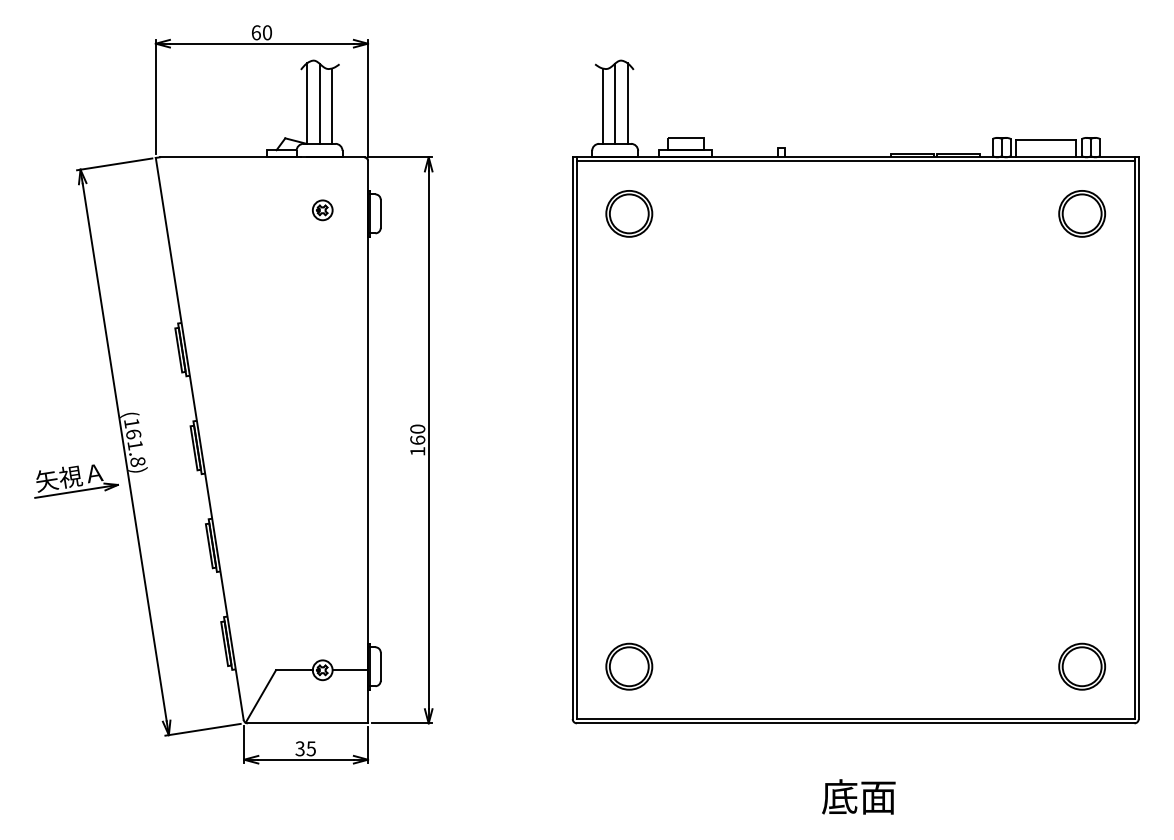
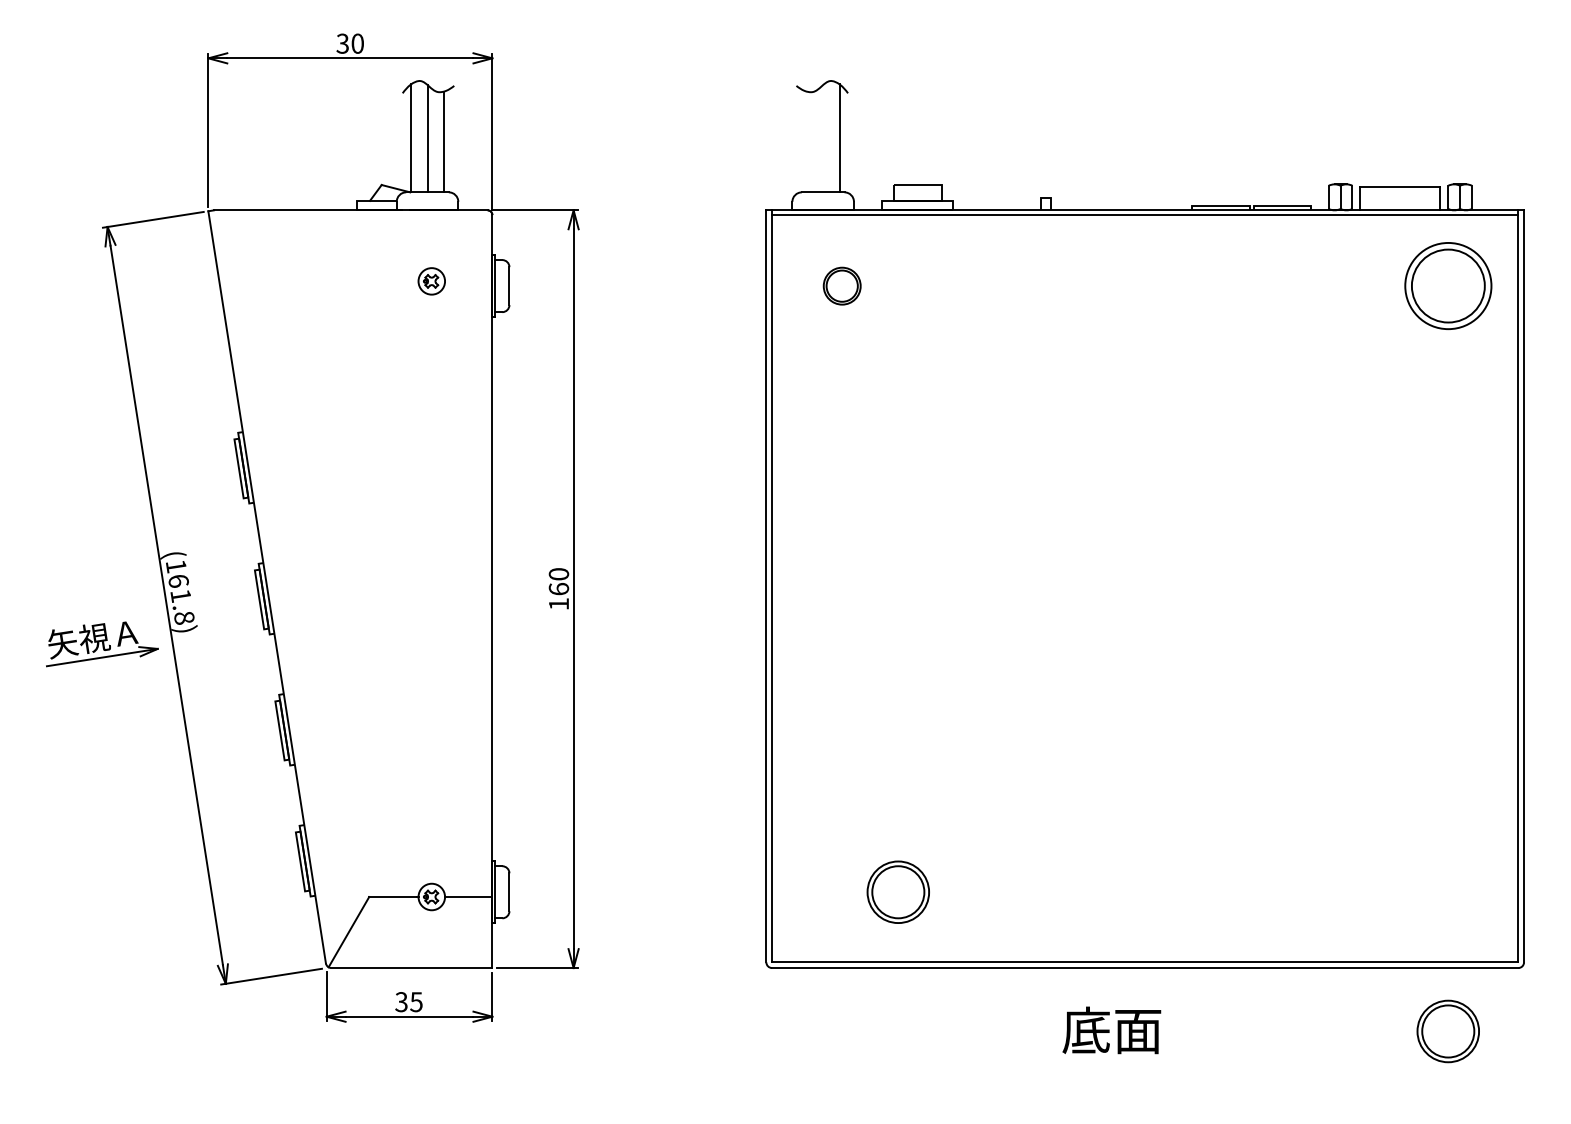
text: (255, 32) -> (341, 43), 60 -> 30
line: (615, 103) -> (823, 138), removed
line: (602, 105) -> (806, 141), removed
part: (629, 213) -> (842, 285), size x0.6
part: (1081, 213) -> (1447, 285), size x1.4
part: (629, 666) -> (898, 891), moved
part: (1082, 666) -> (1448, 1031), moved
text: (858, 796) -> (1111, 1029), moved

